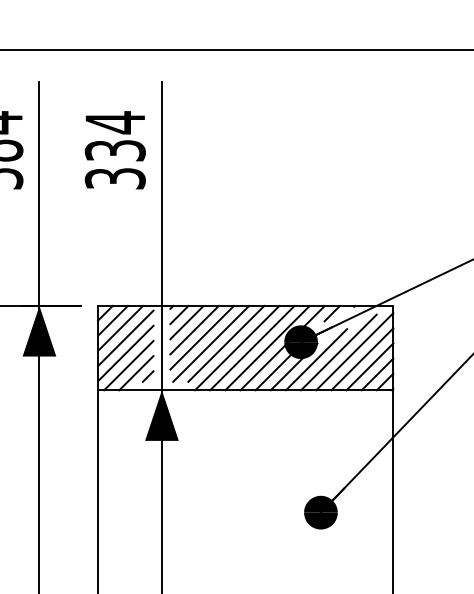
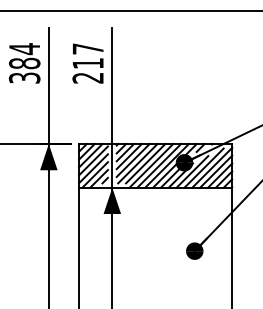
text: (114, 150) -> (87, 63), 334 -> 217

